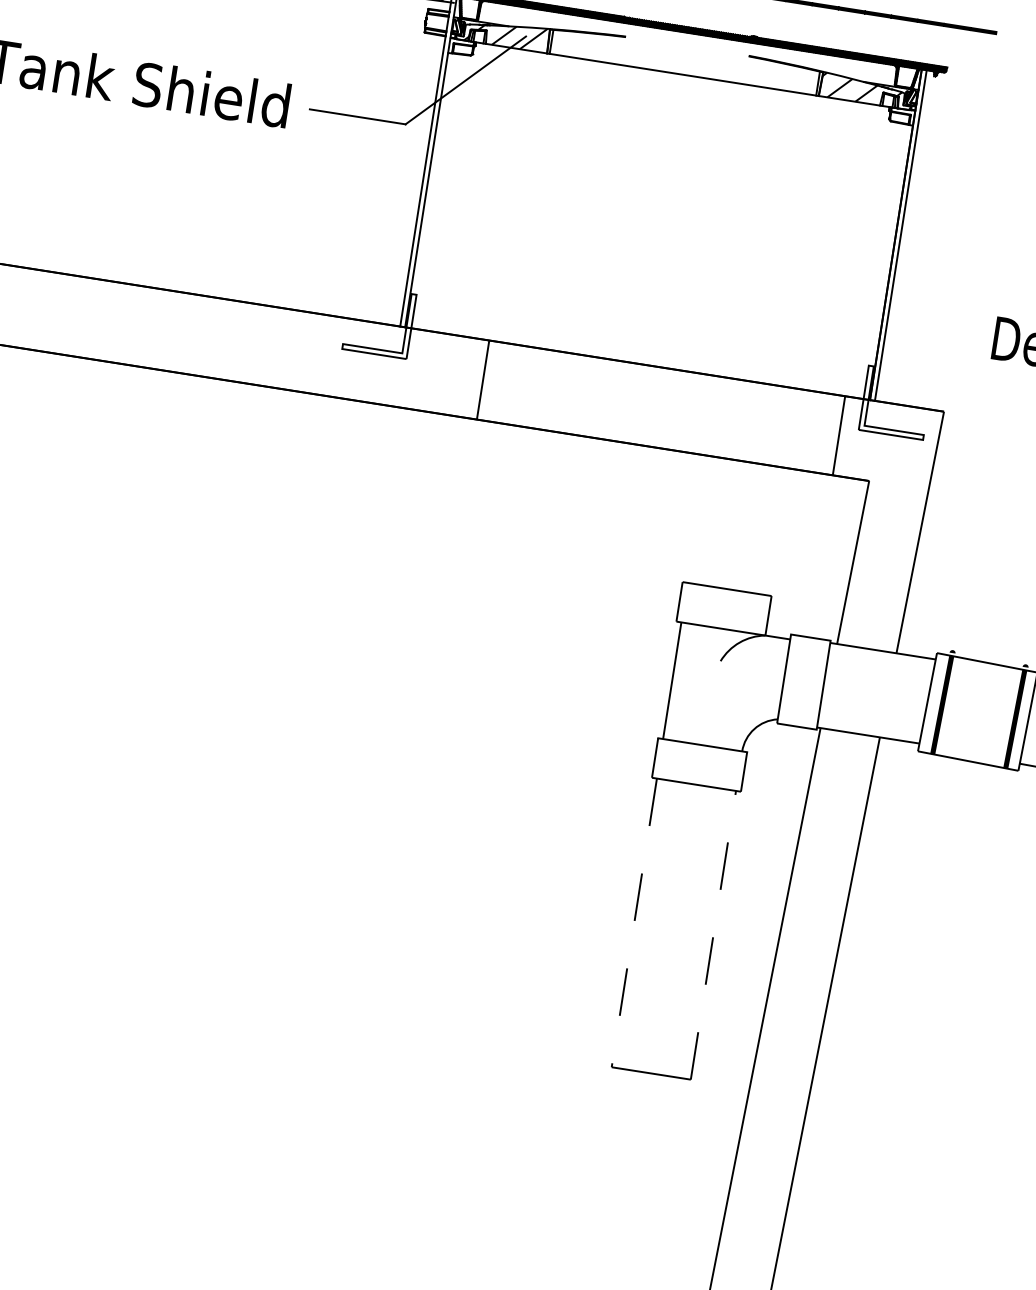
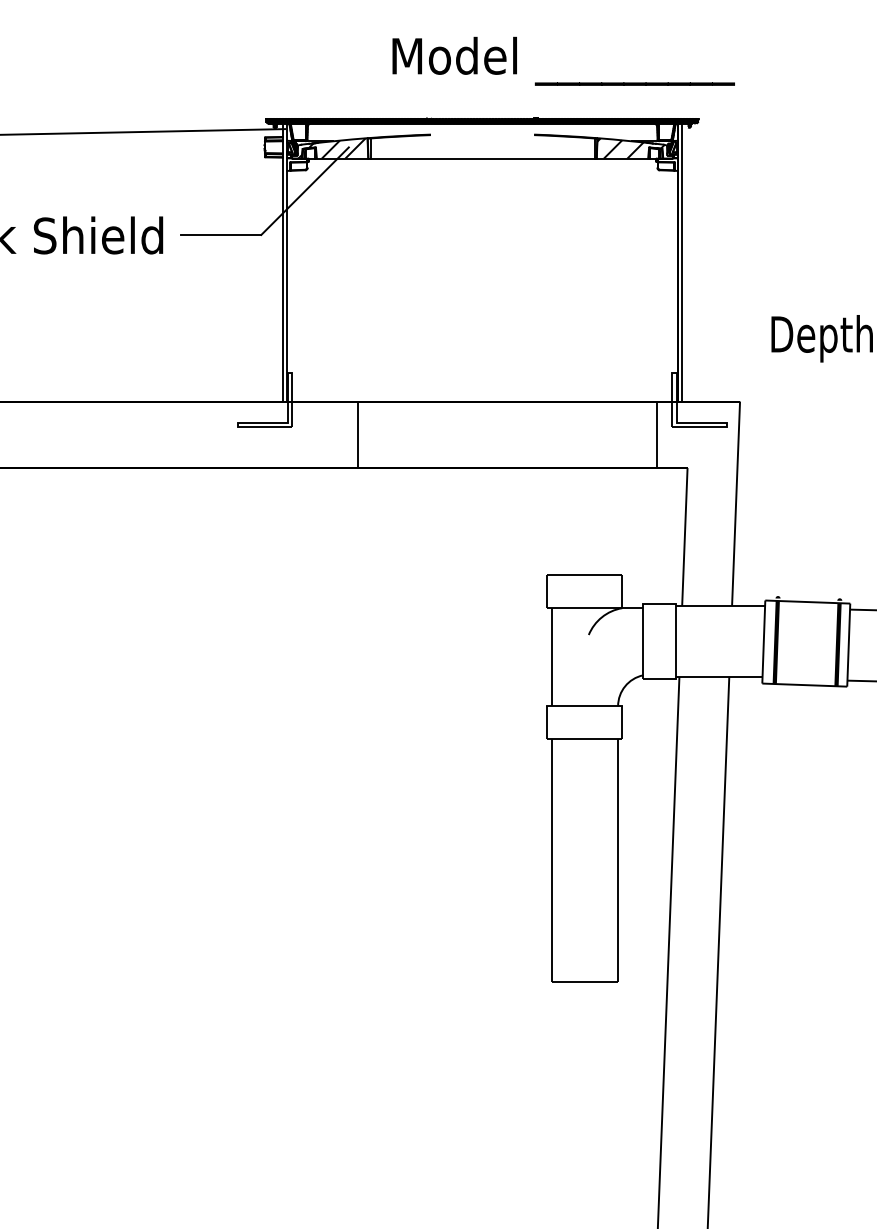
line: (634, 923) -> (551, 861), dashed -> solid
line: (713, 935) -> (618, 860), dashed -> solid

